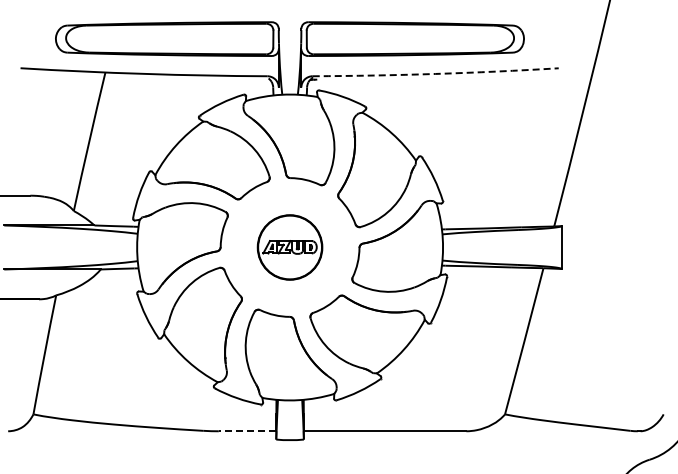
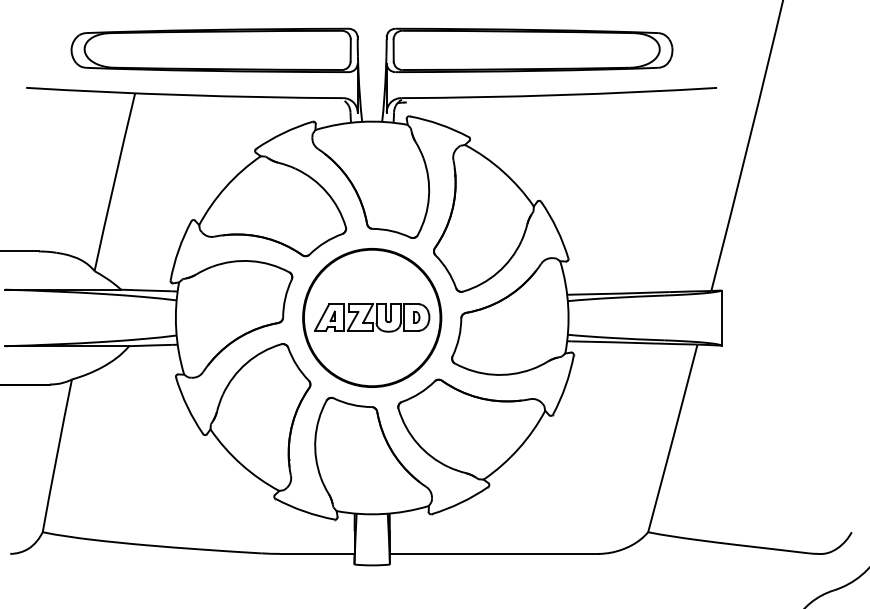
arc: (435, 73) -> (558, 94), dashed -> solid
part: (289, 247) -> (371, 317), size x1.67
line: (247, 431) -> (317, 554), dashed -> solid

